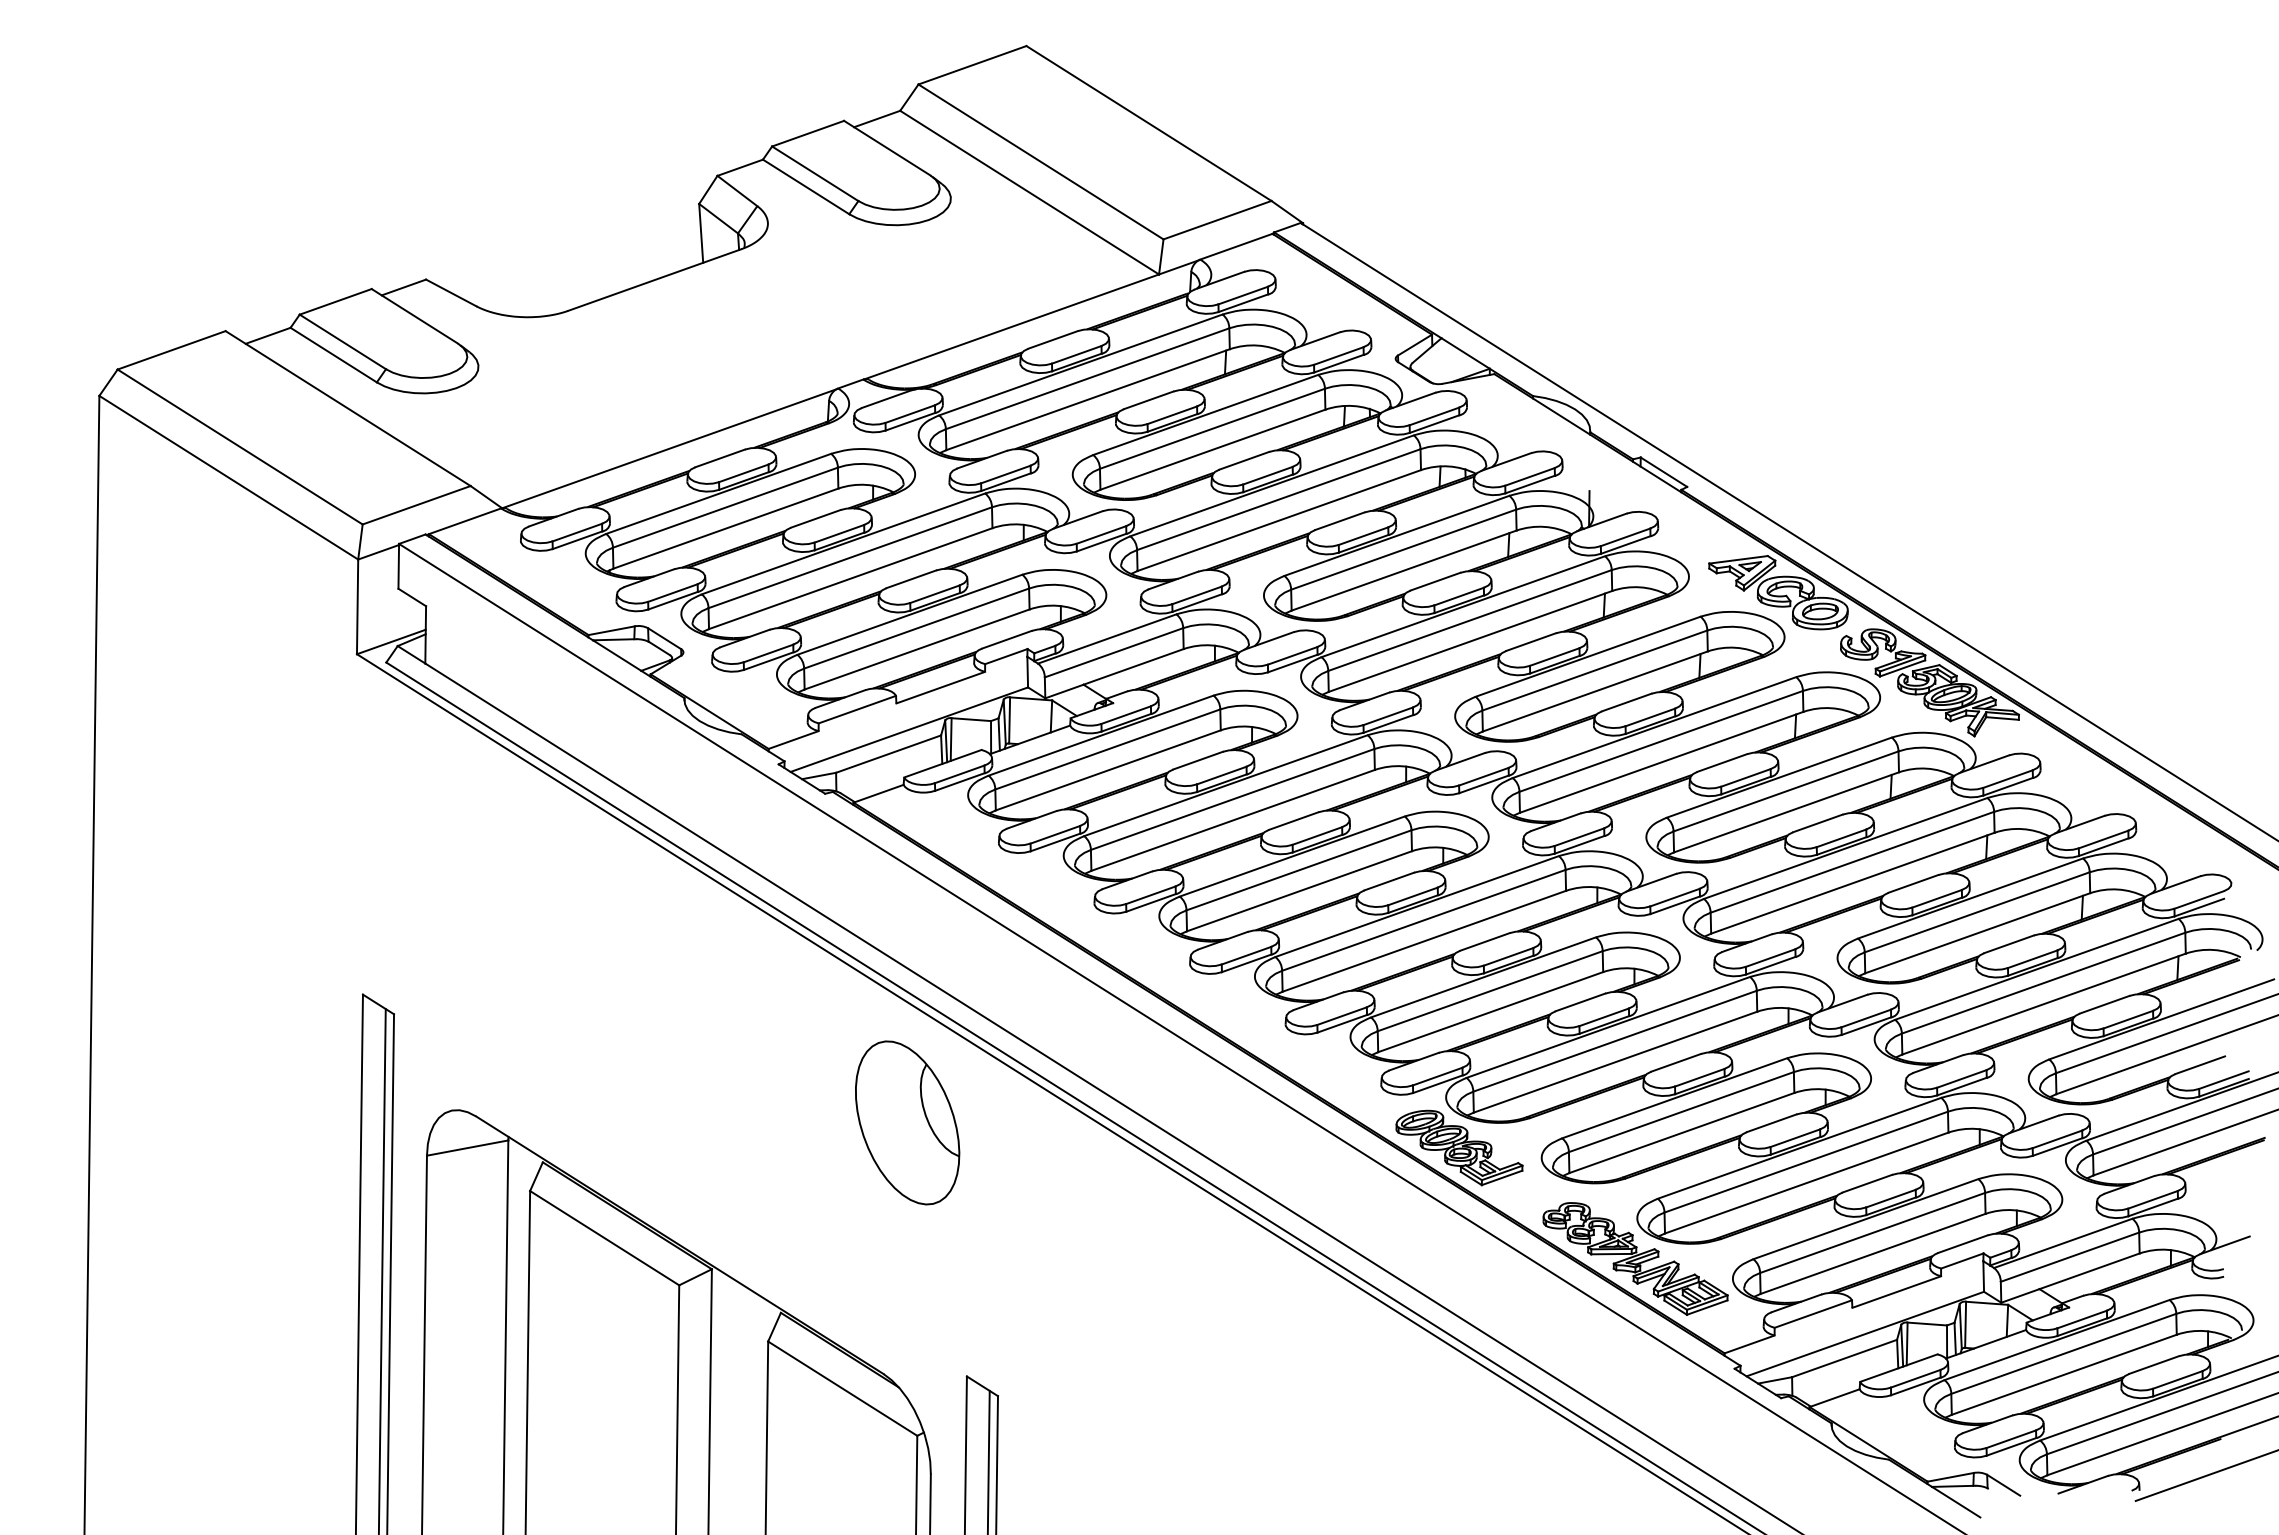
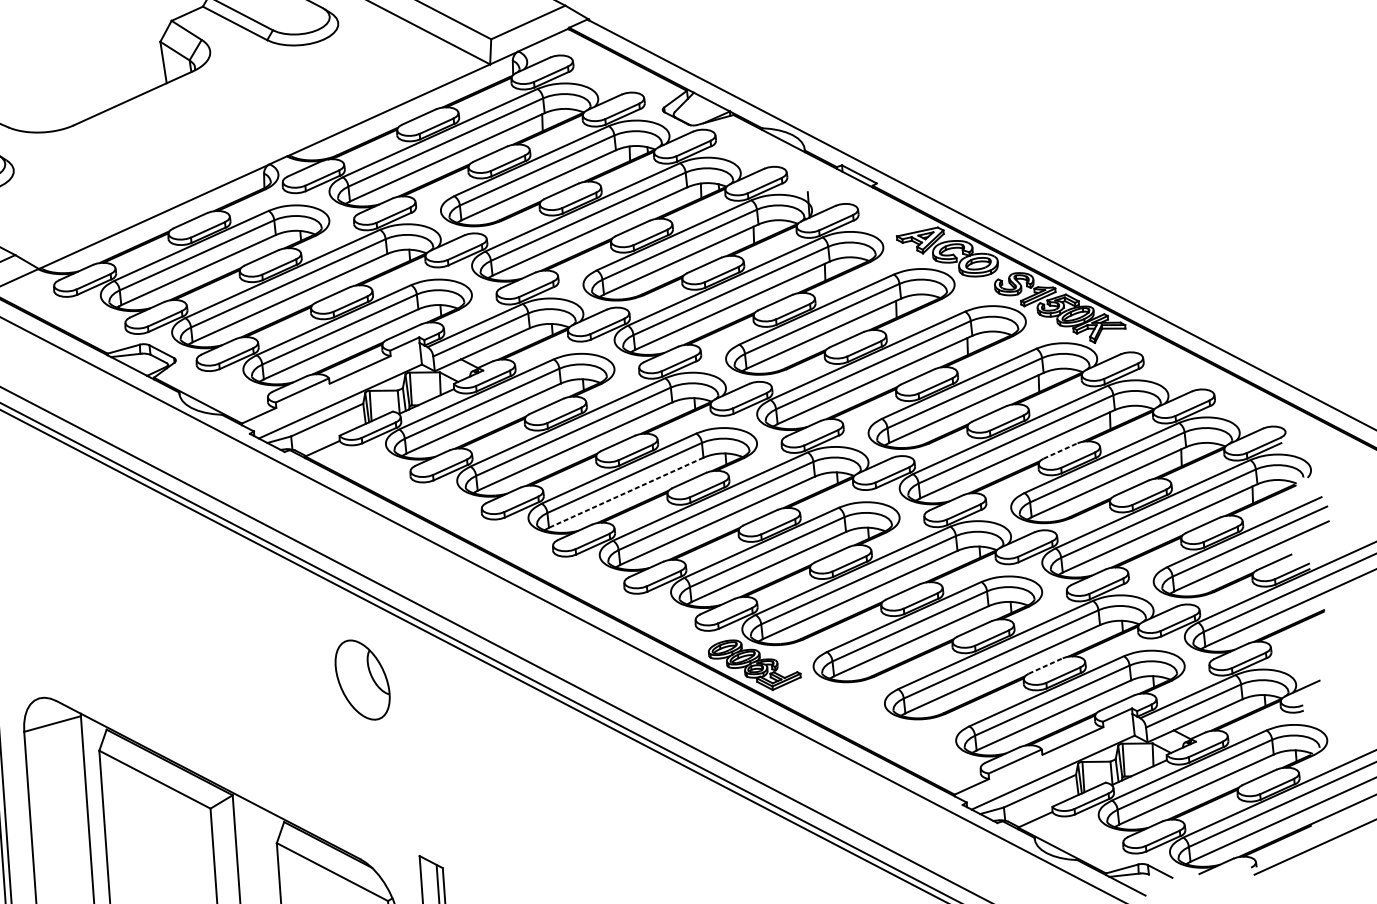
line: (1913, 883) -> (1060, 450), solid -> dashed
line: (1299, 891) -> (626, 492), solid -> dashed
part: (907, 1122) -> (362, 679), size x0.7
line: (1867, 1183) -> (1045, 665), solid -> dashed
part: (1635, 1258) -> (885, 732), removed

